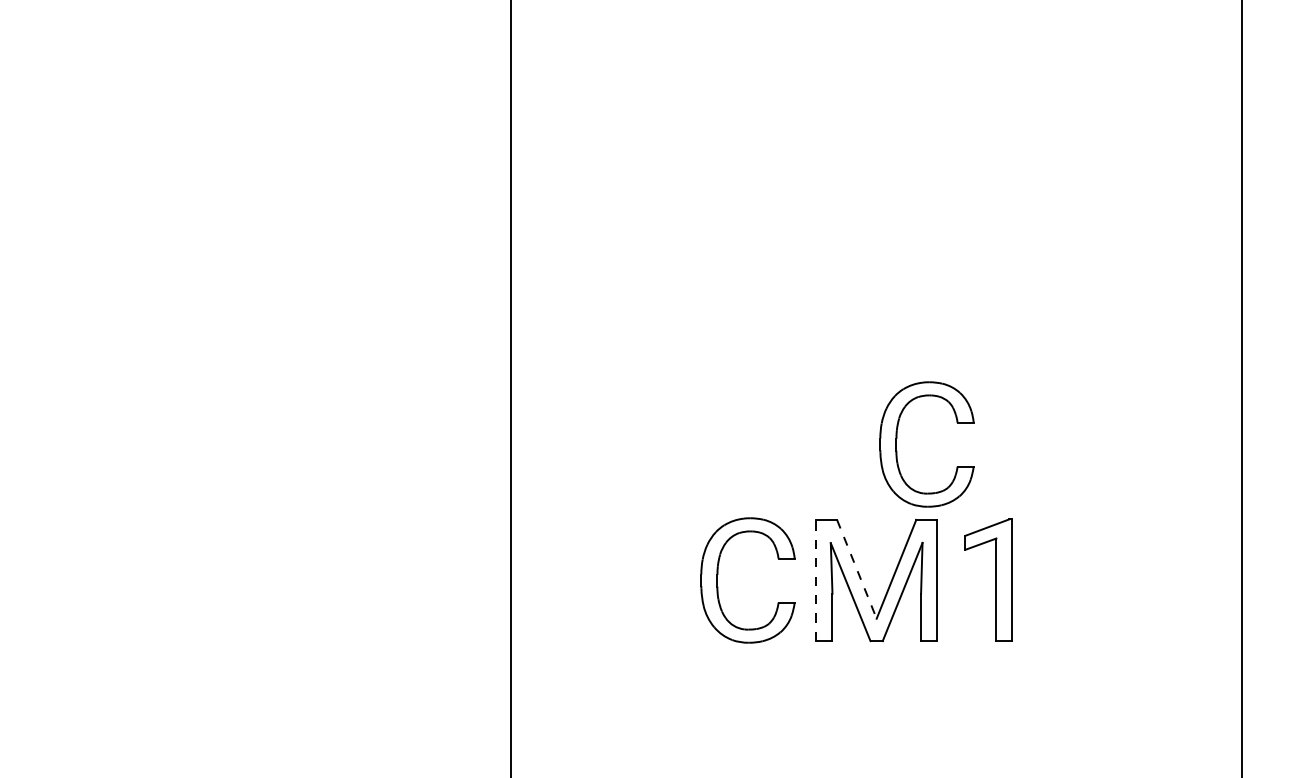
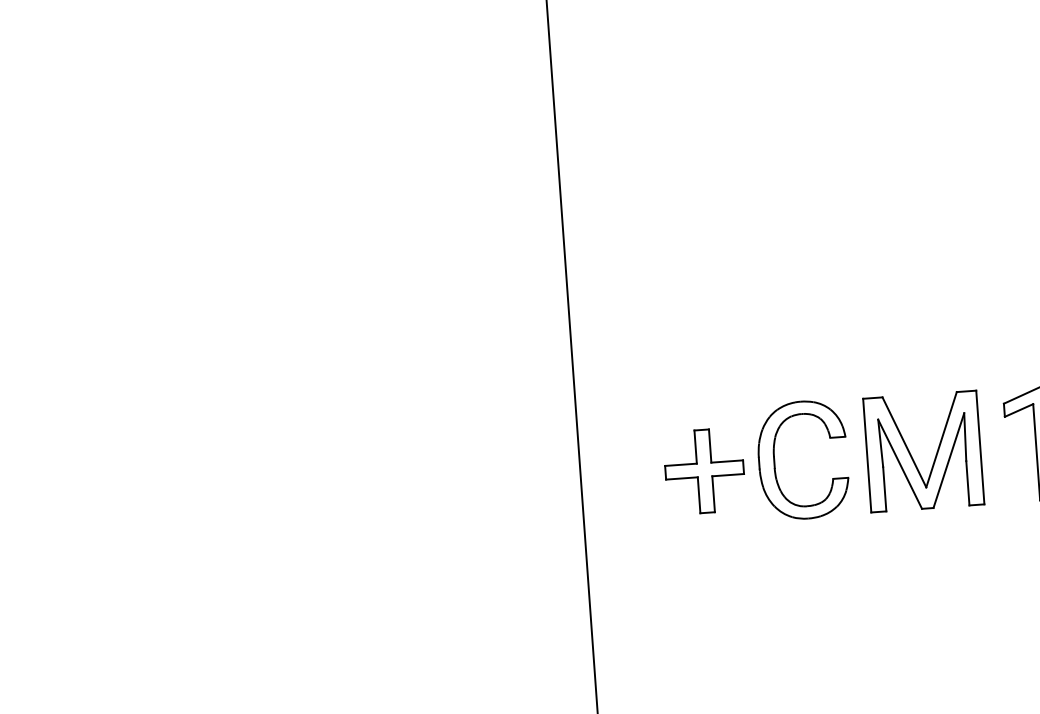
part: (897, 438) -> (933, 316), removed
line: (857, 569) -> (905, 442), dashed -> solid
line: (816, 580) -> (867, 455), dashed -> solid
part: (642, 584) -> (704, 471), added

